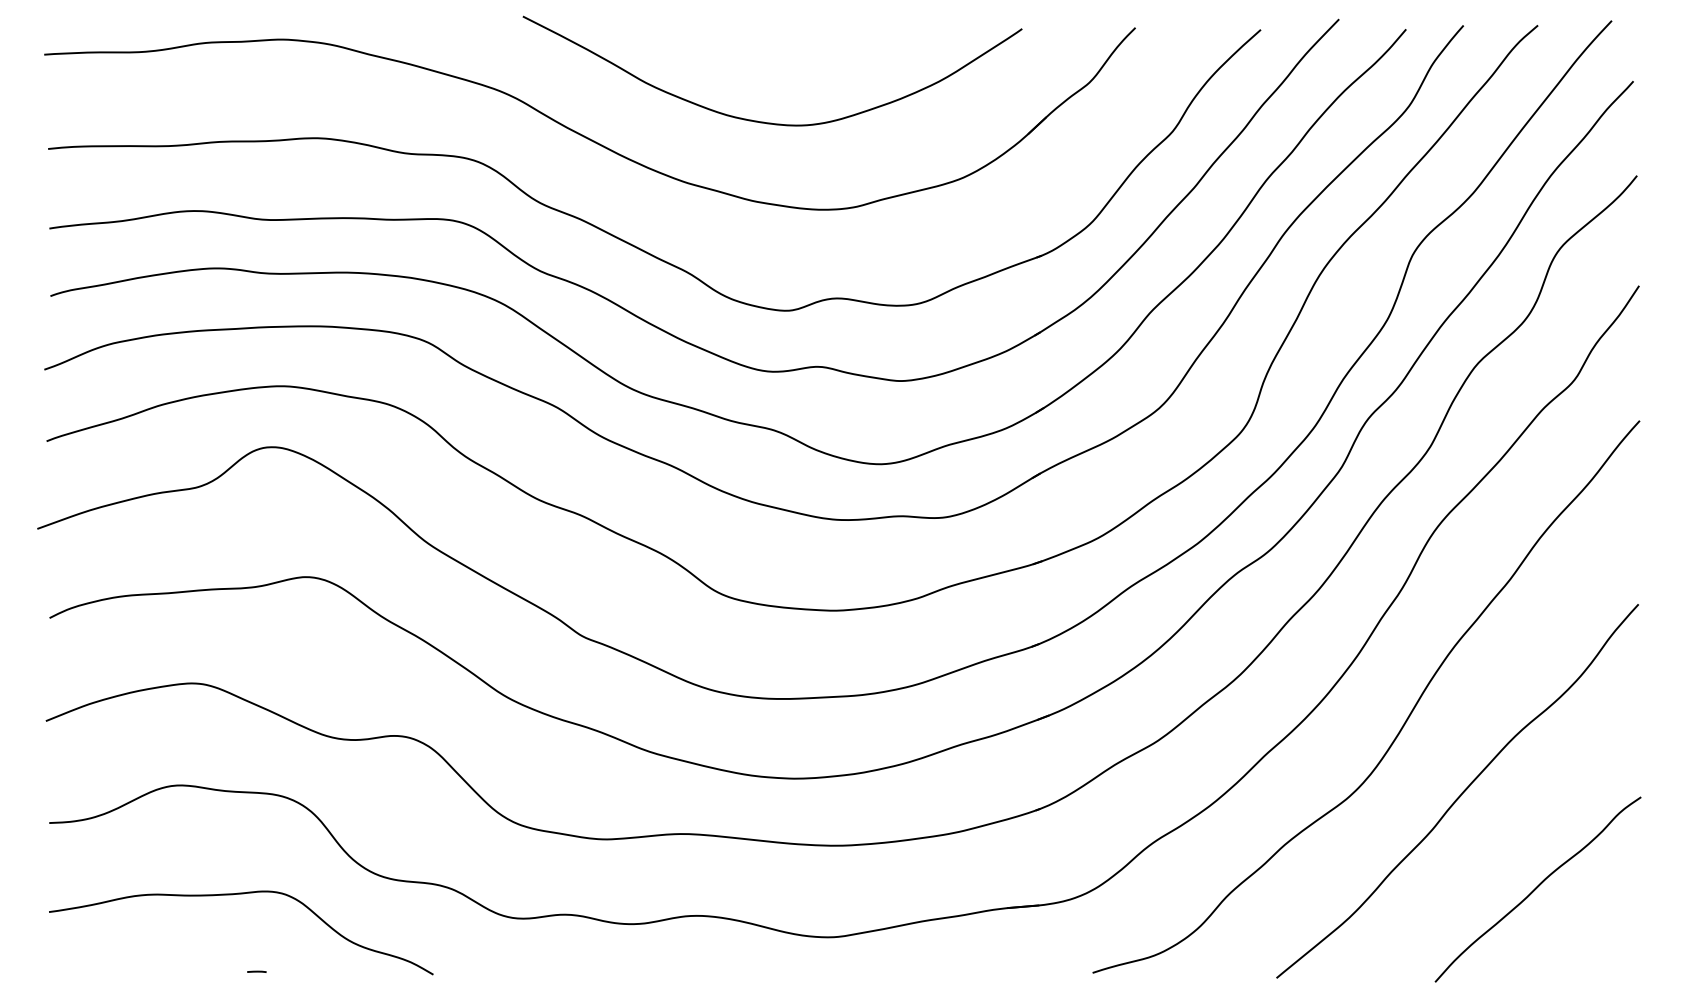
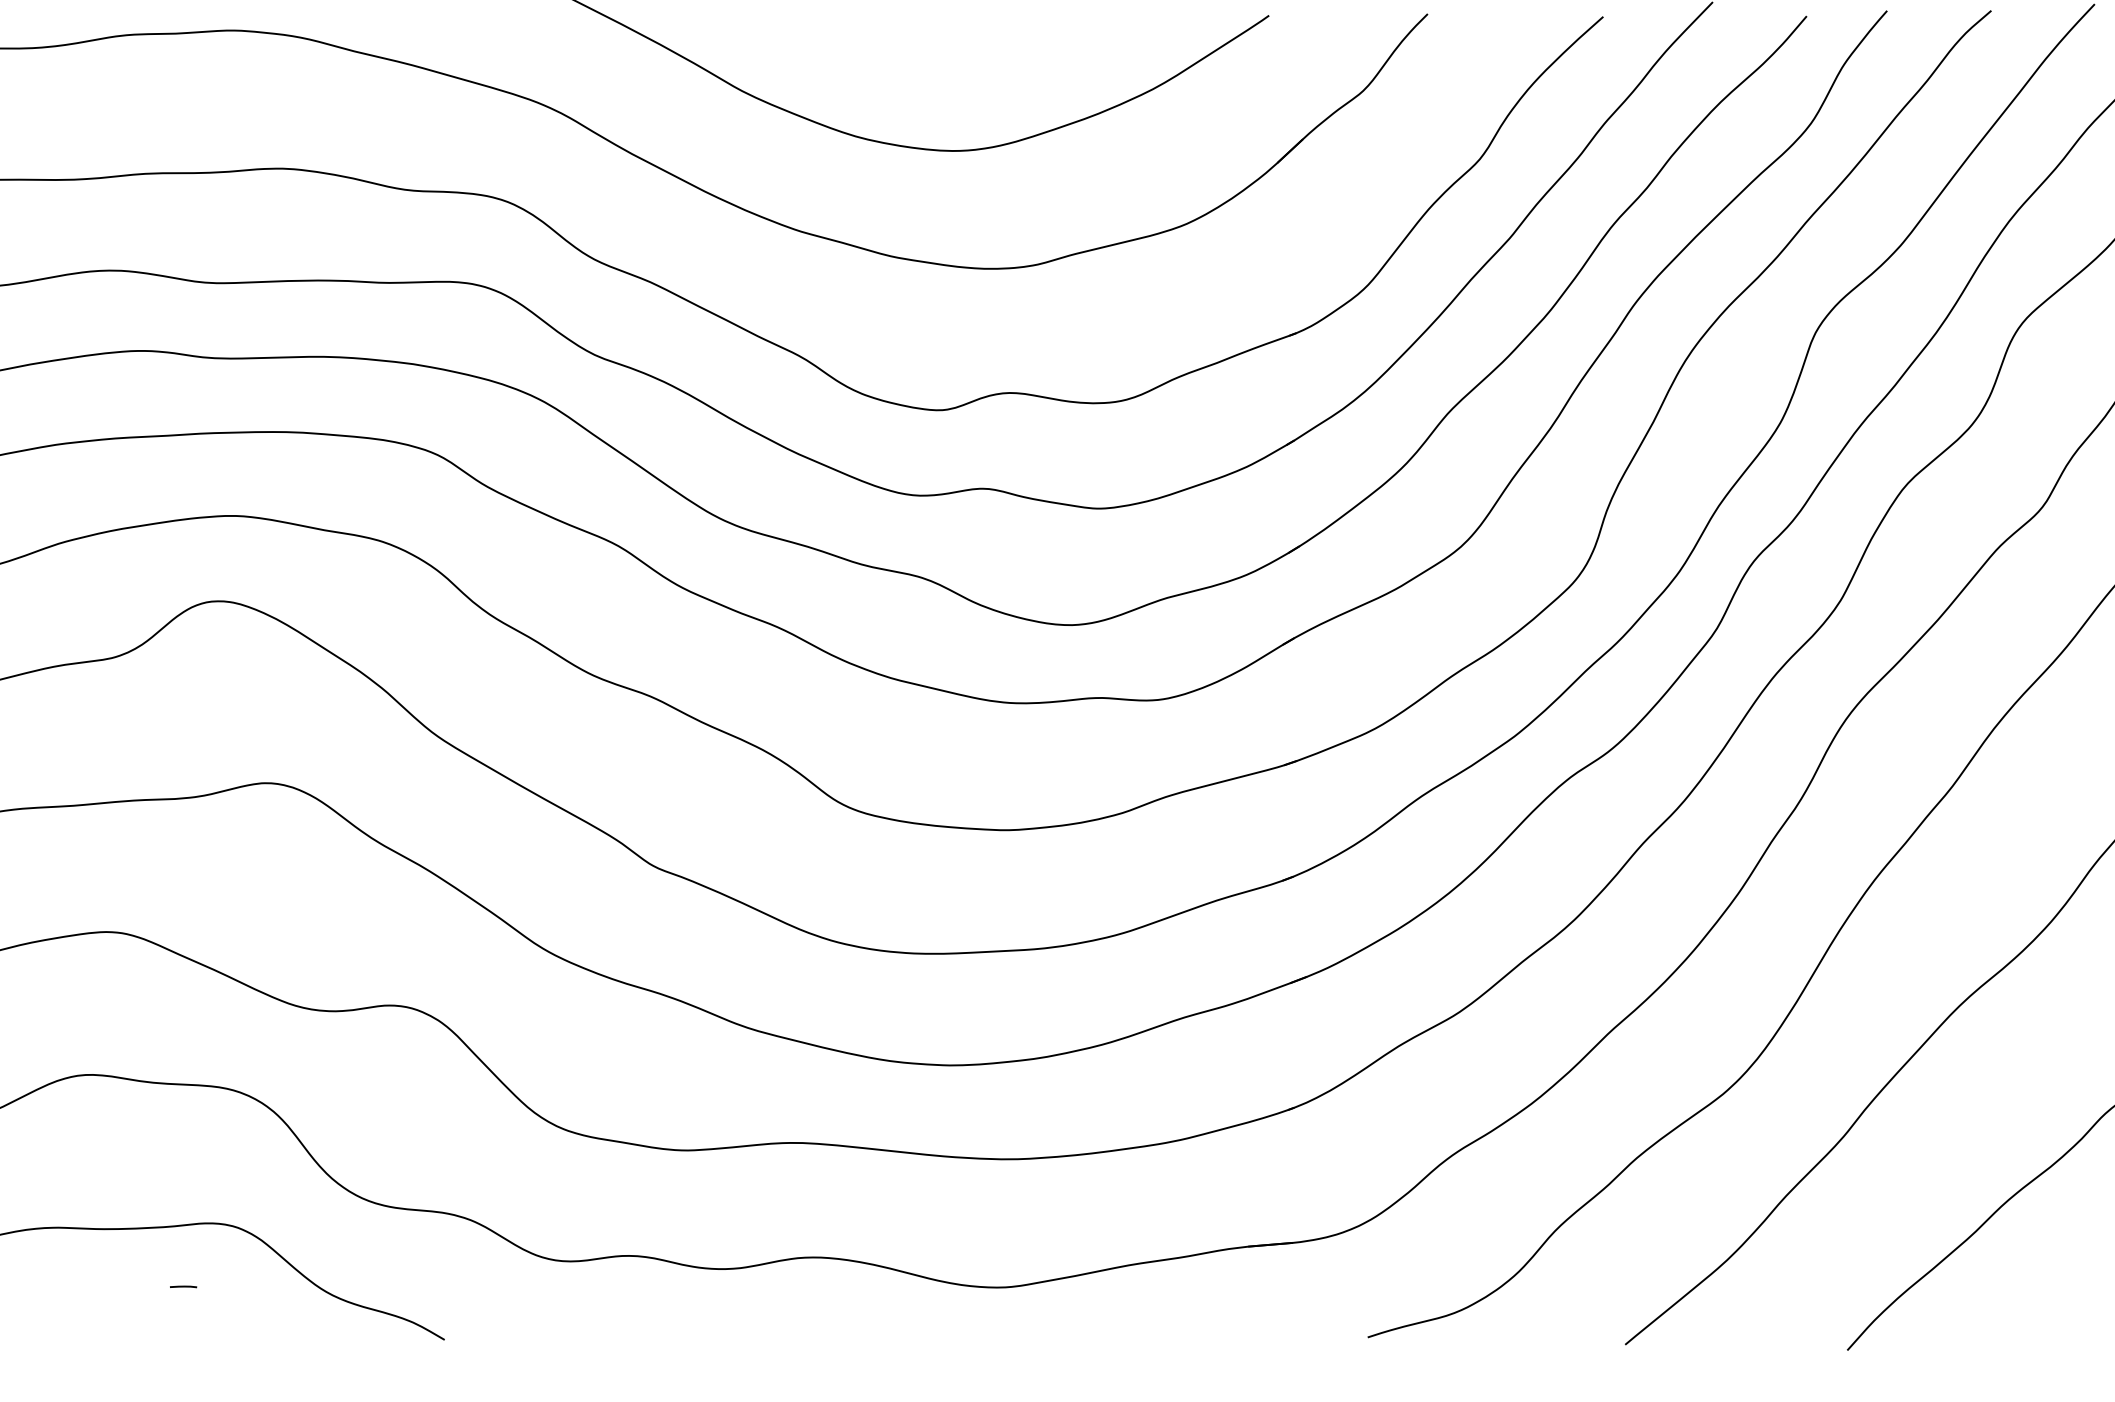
line: (256, 971) -> (182, 1286), moved

